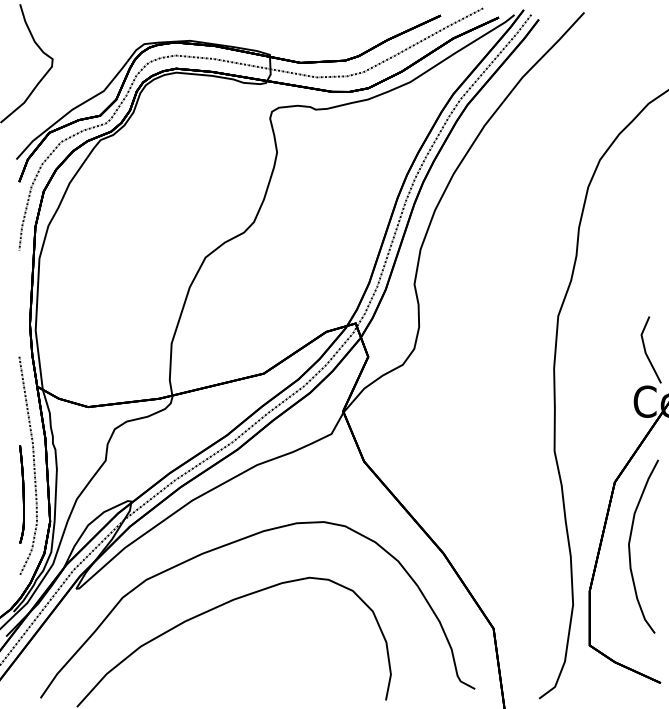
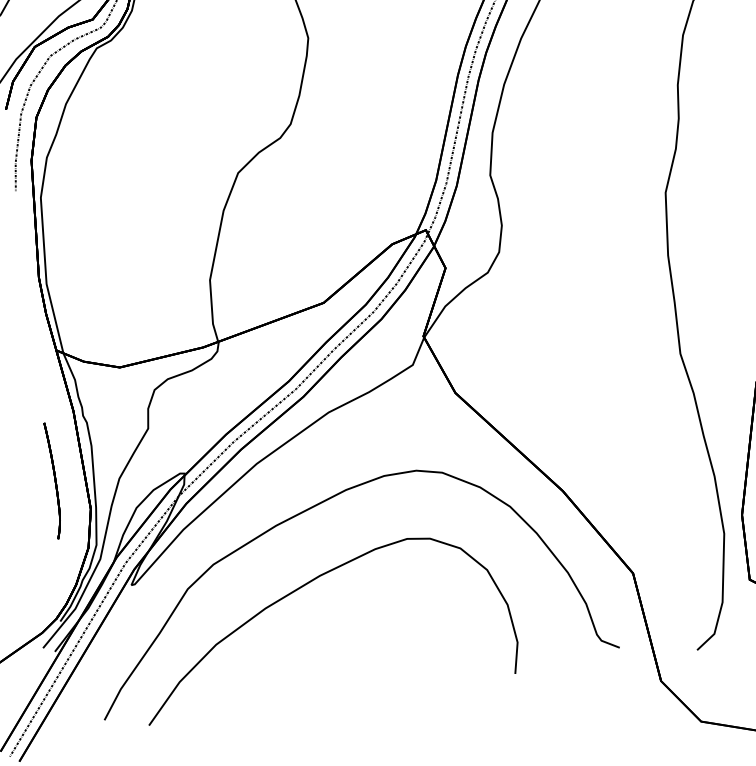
curve: (33, 465) -> (63, 444), removed

